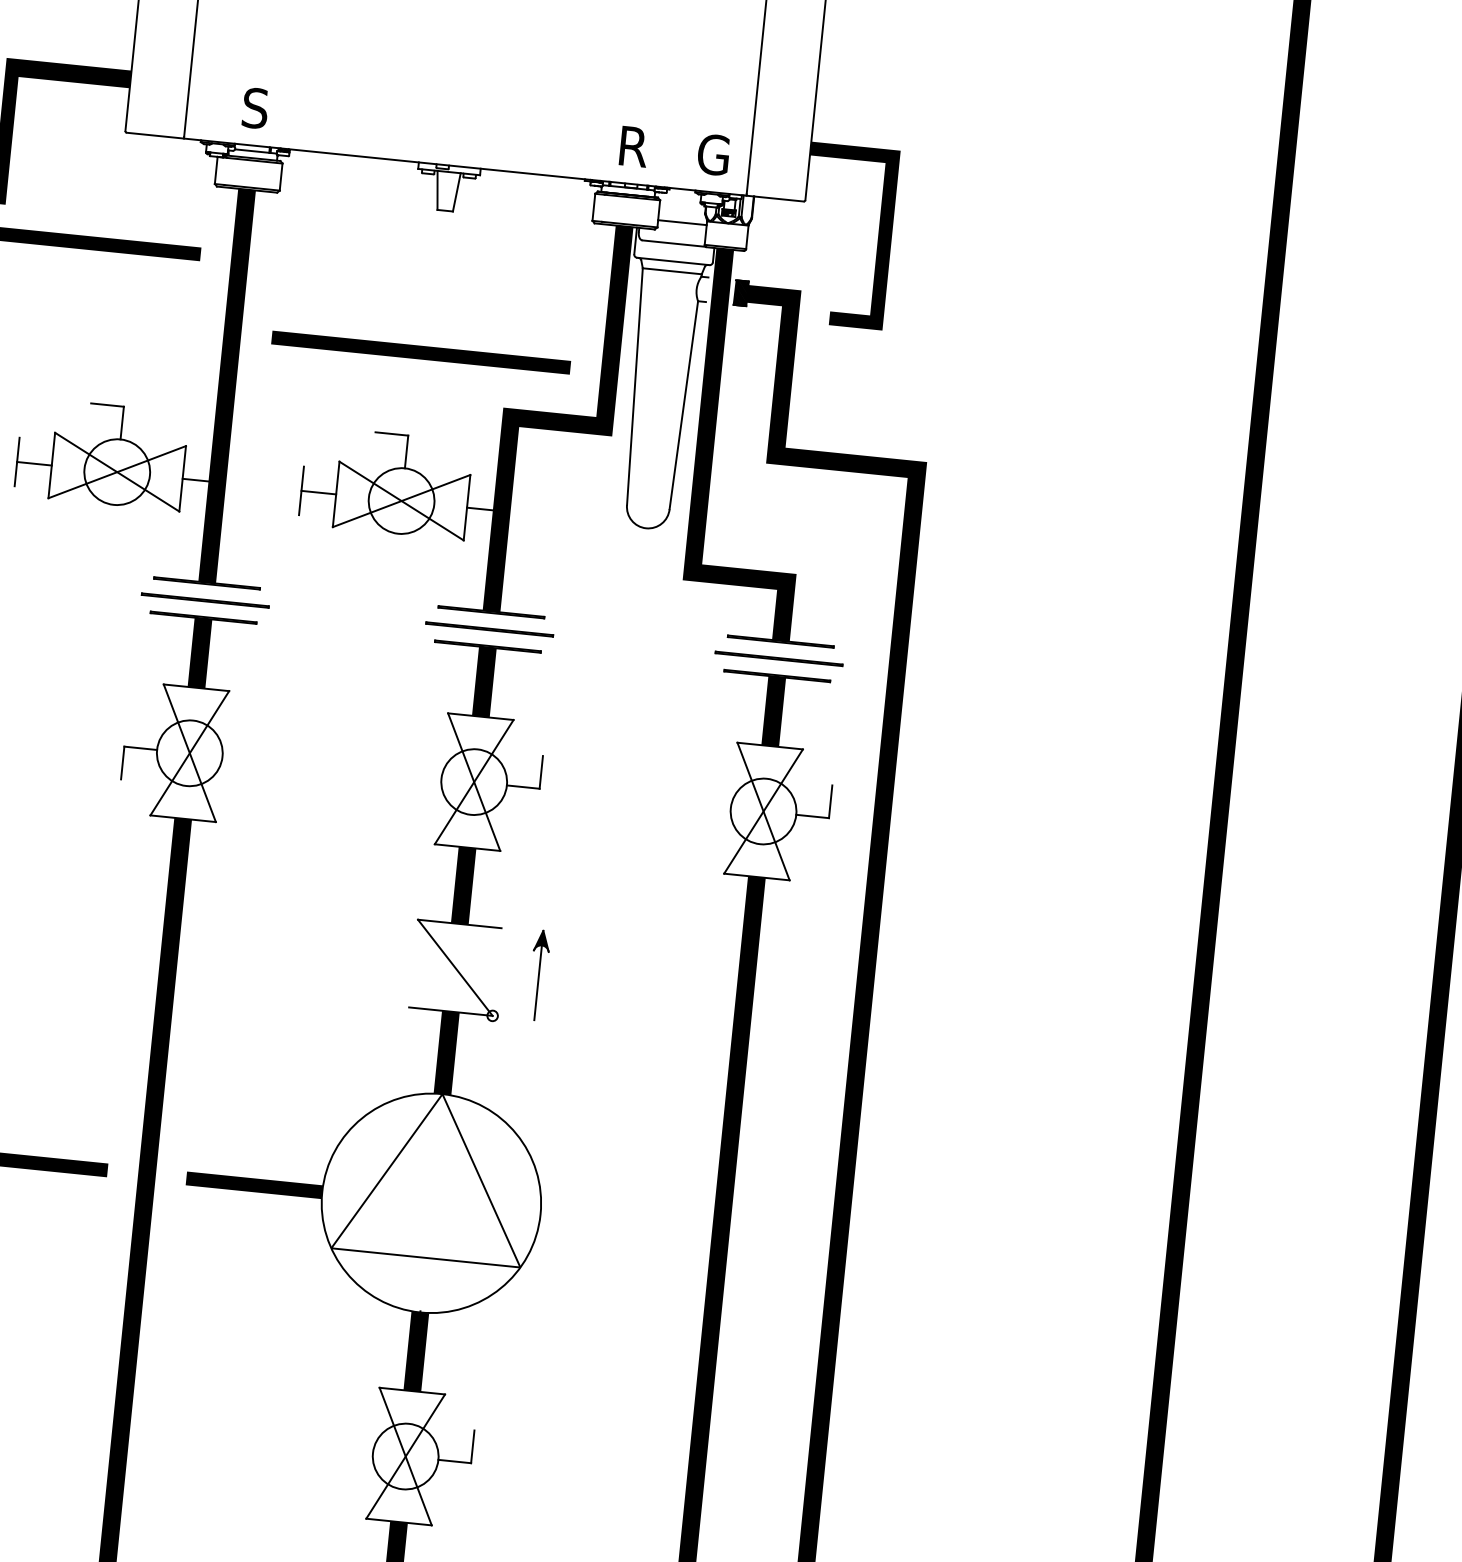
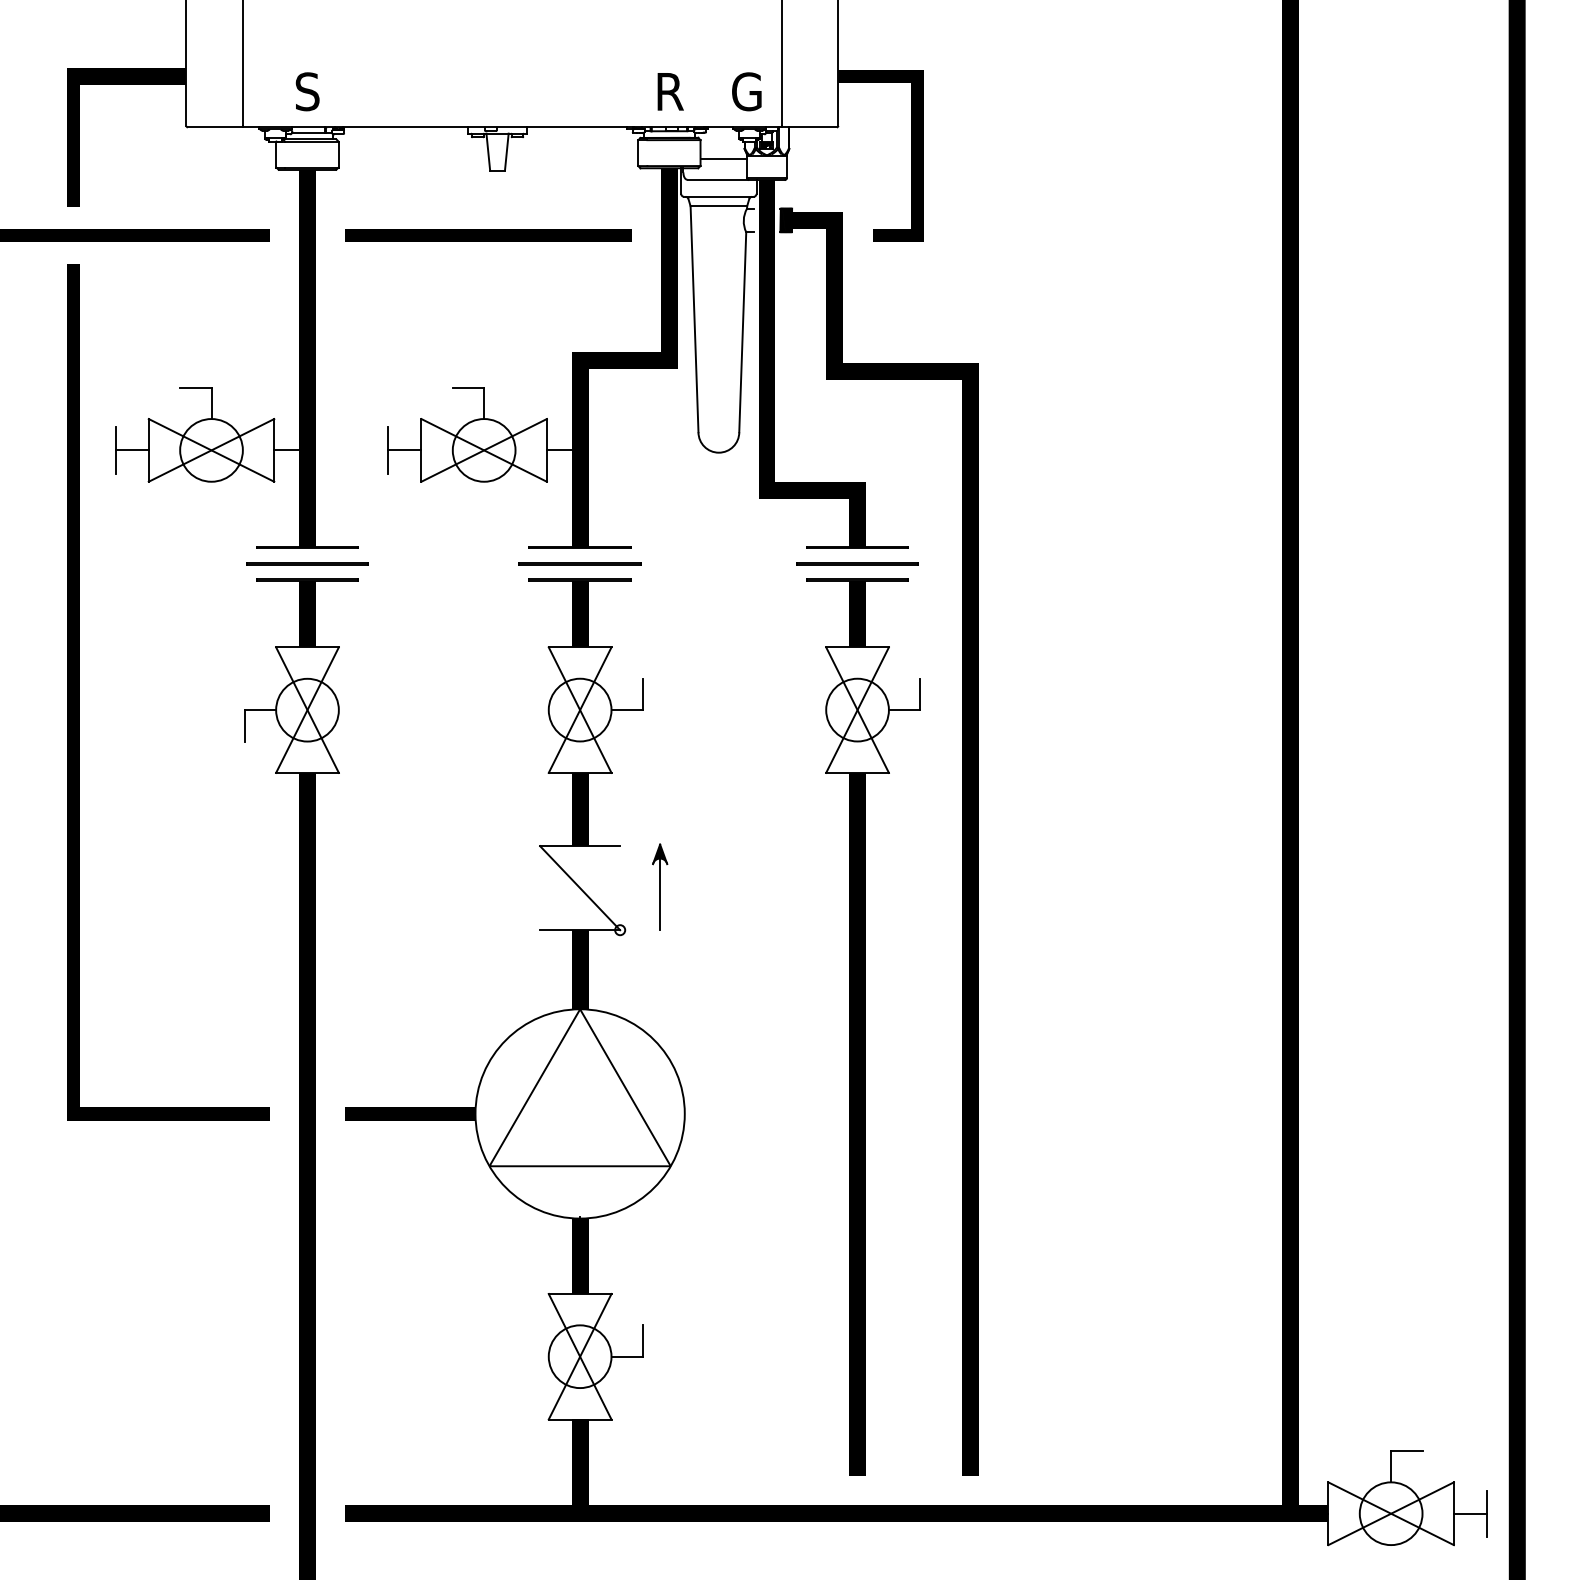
line: (421, 352) -> (488, 235), moved

